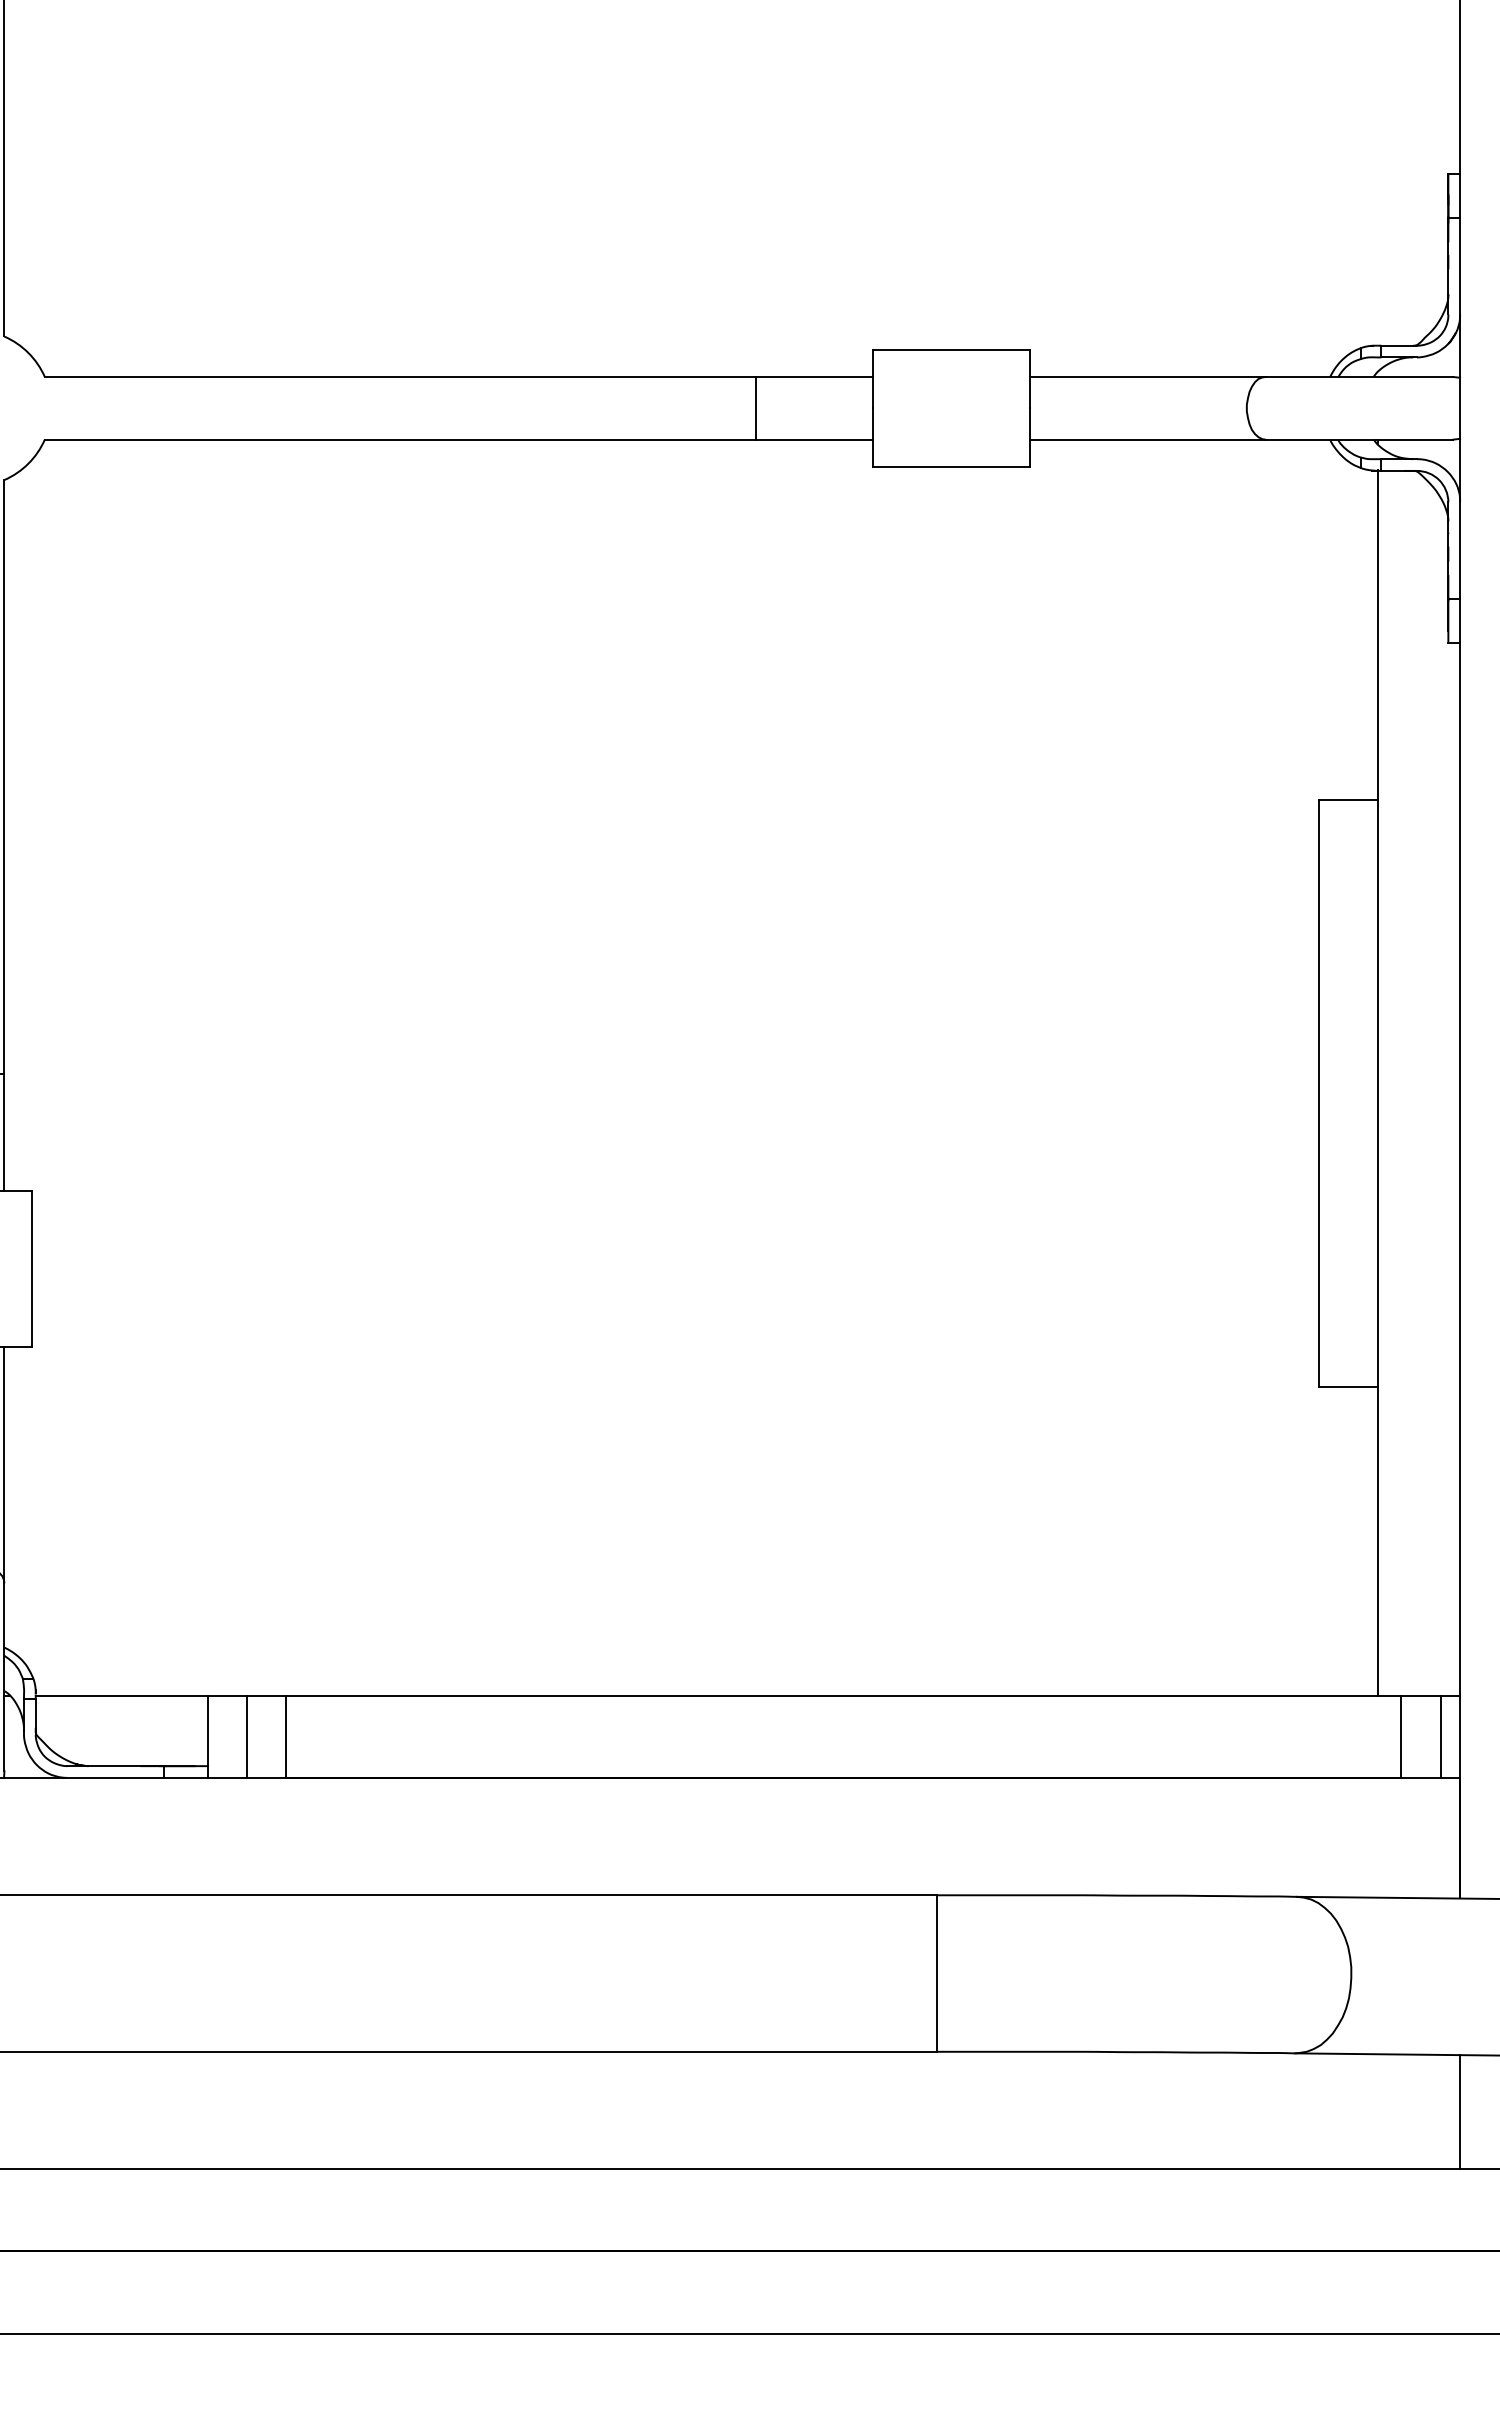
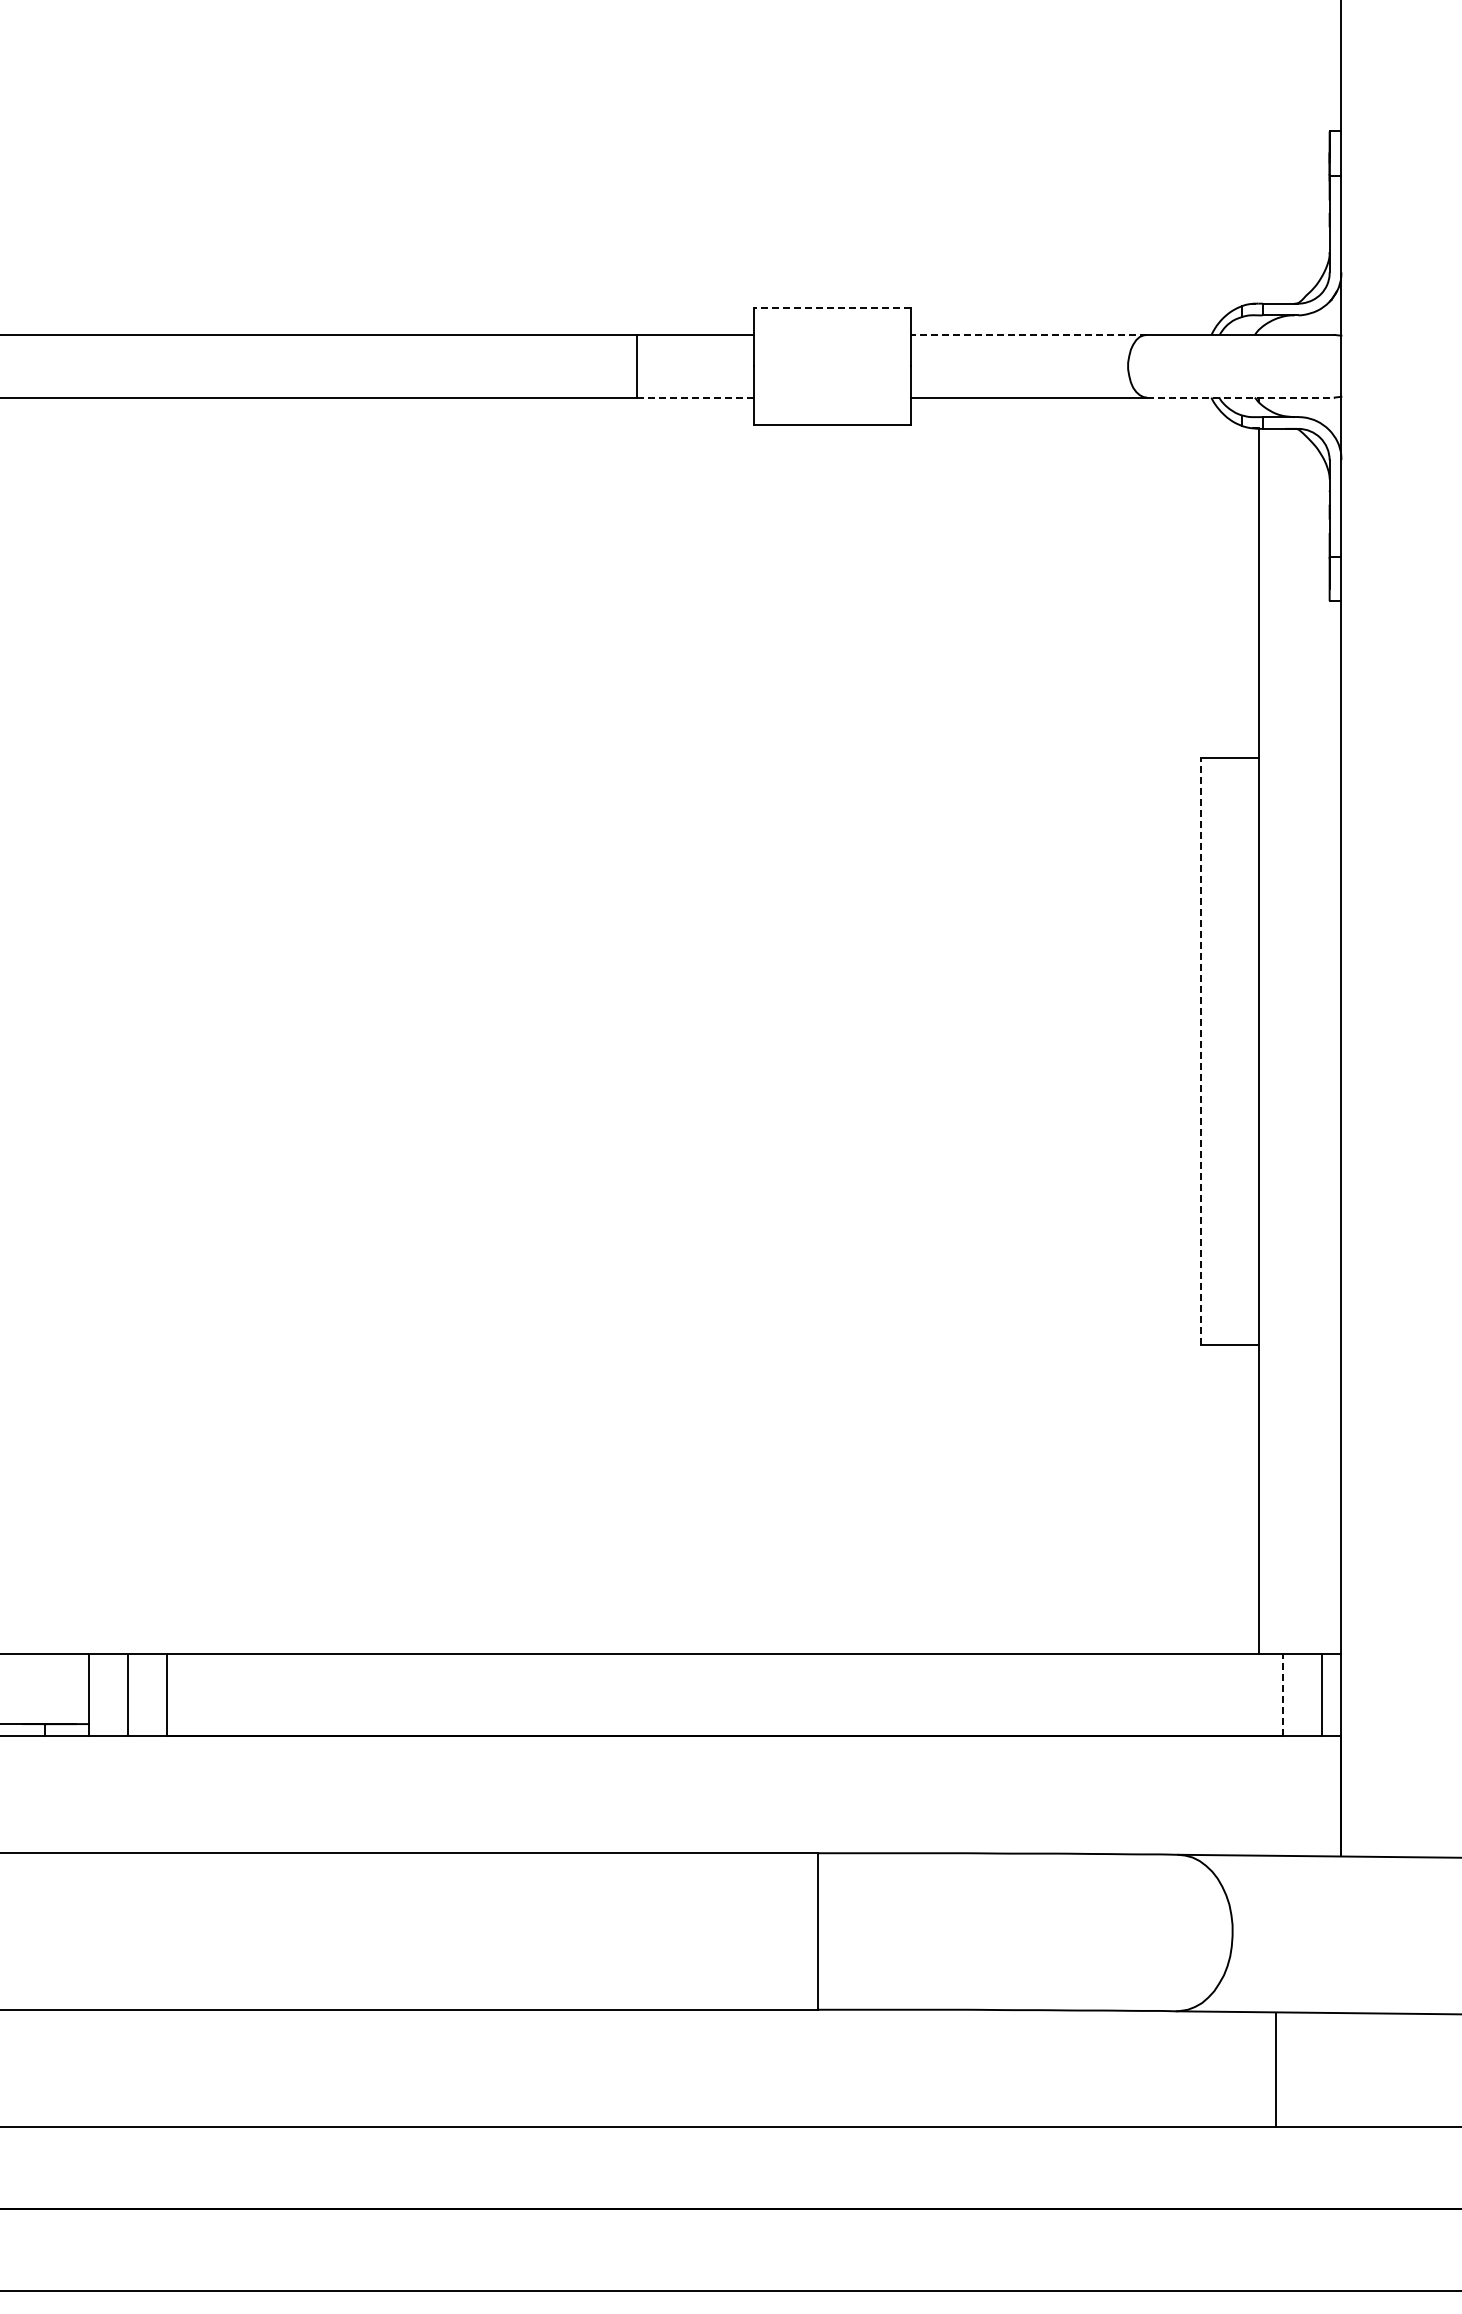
line: (950, 349) -> (831, 307), solid -> dashed
line: (1147, 377) -> (1028, 335), solid -> dashed
line: (814, 439) -> (695, 397), solid -> dashed
line: (1359, 439) -> (1240, 397), solid -> dashed
line: (1319, 1092) -> (1200, 1050), solid -> dashed
line: (1401, 1736) -> (1282, 1694), solid -> dashed
line: (1460, 2111) -> (1276, 2069), moved

